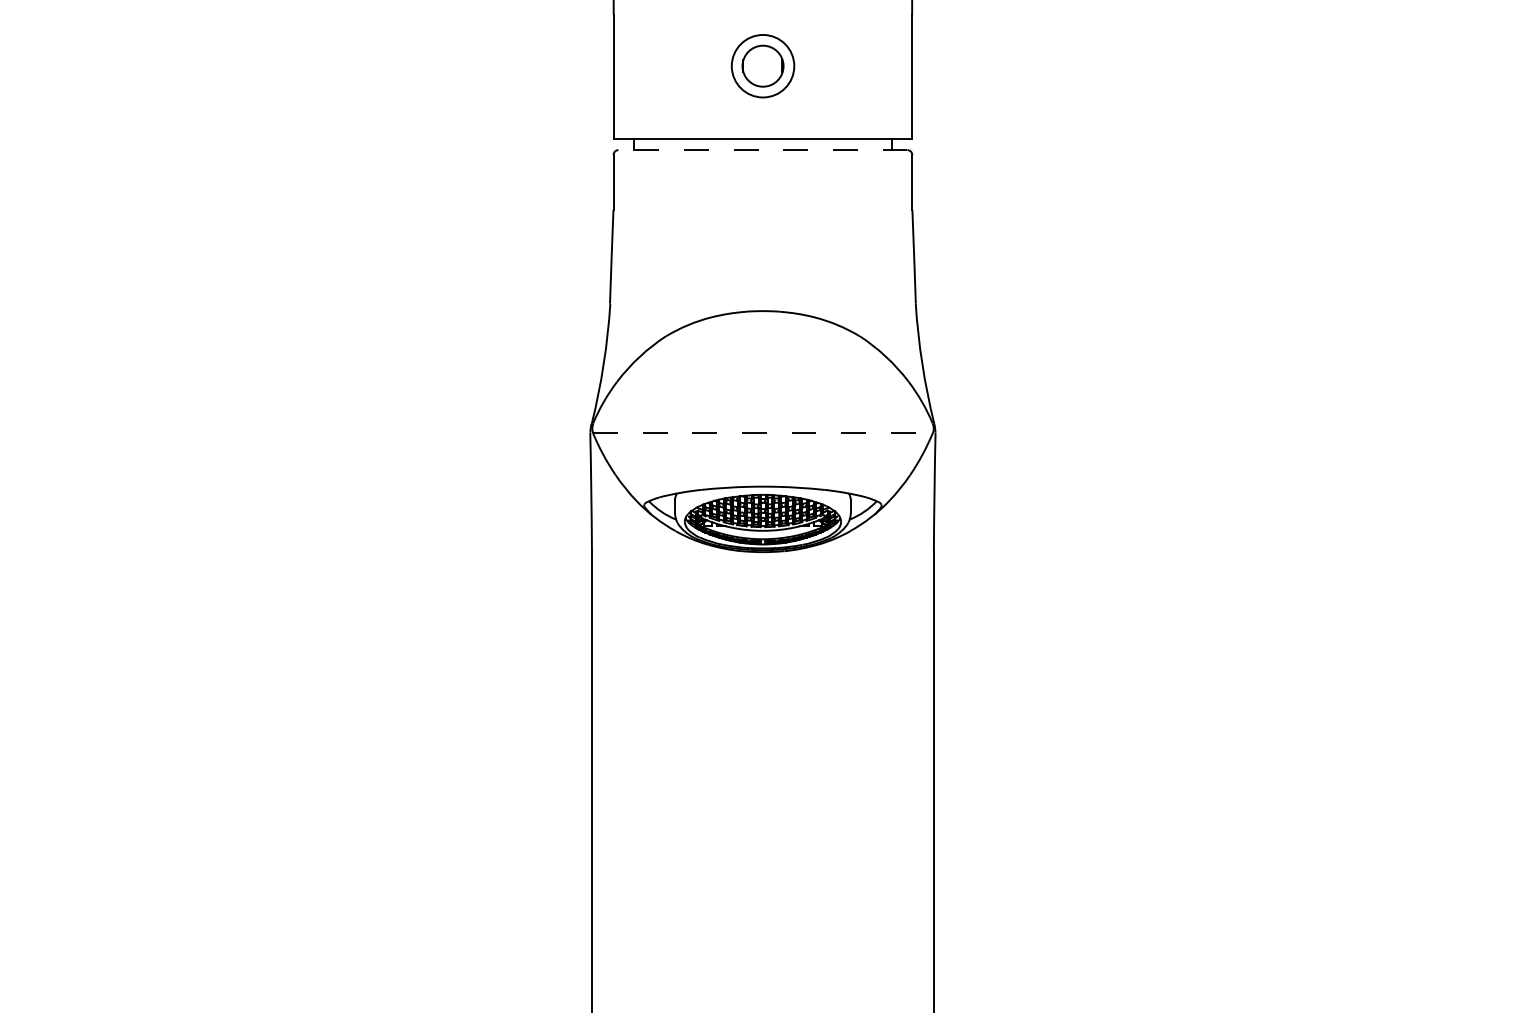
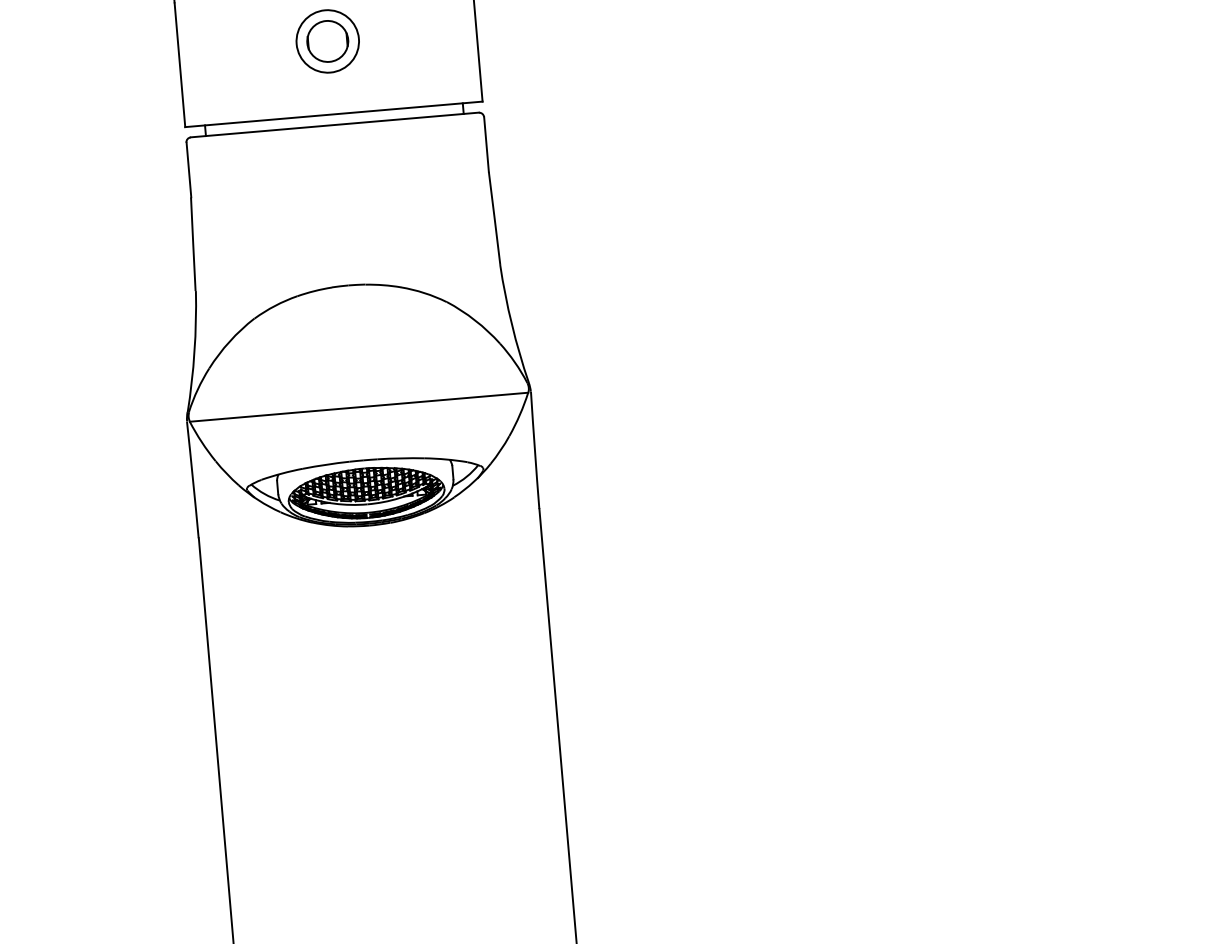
line: (762, 150) -> (334, 125), dashed -> solid
line: (762, 433) -> (358, 407), dashed -> solid

